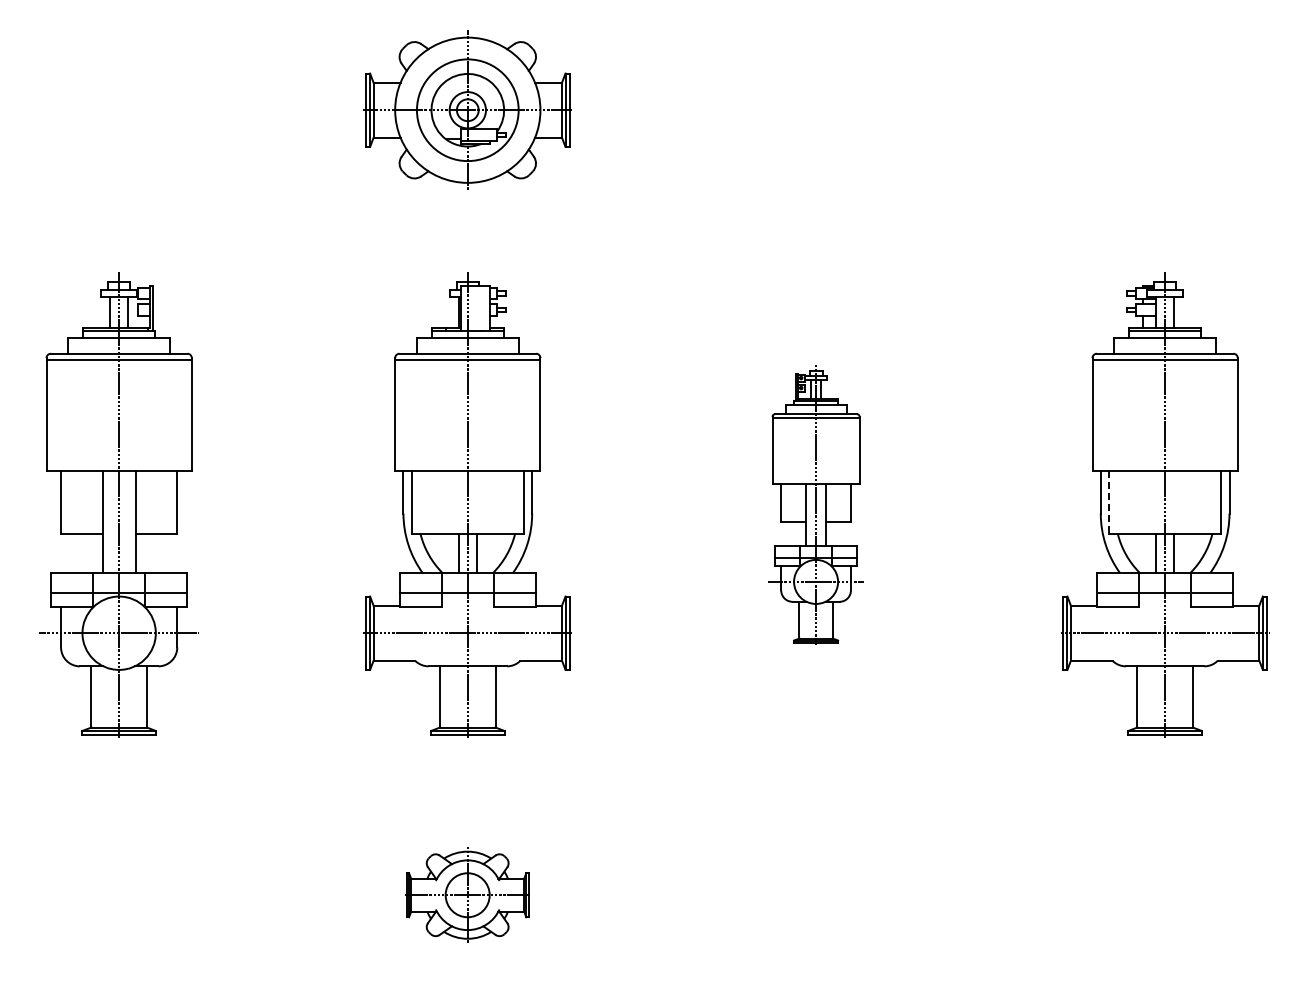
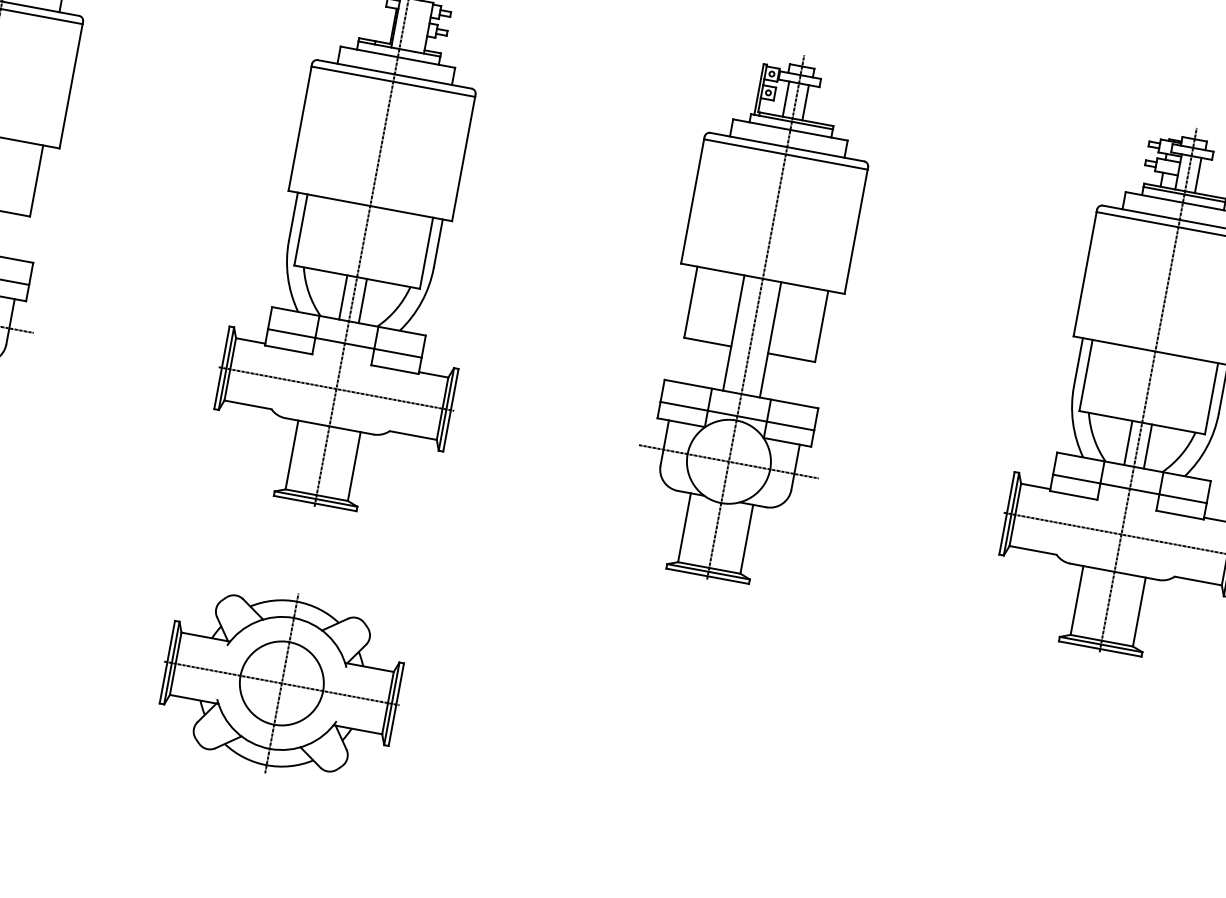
line: (1109, 502) -> (1086, 375), dashed -> solid
part: (815, 504) -> (754, 316), size x1.67
part: (467, 895) -> (281, 684), size x1.67

